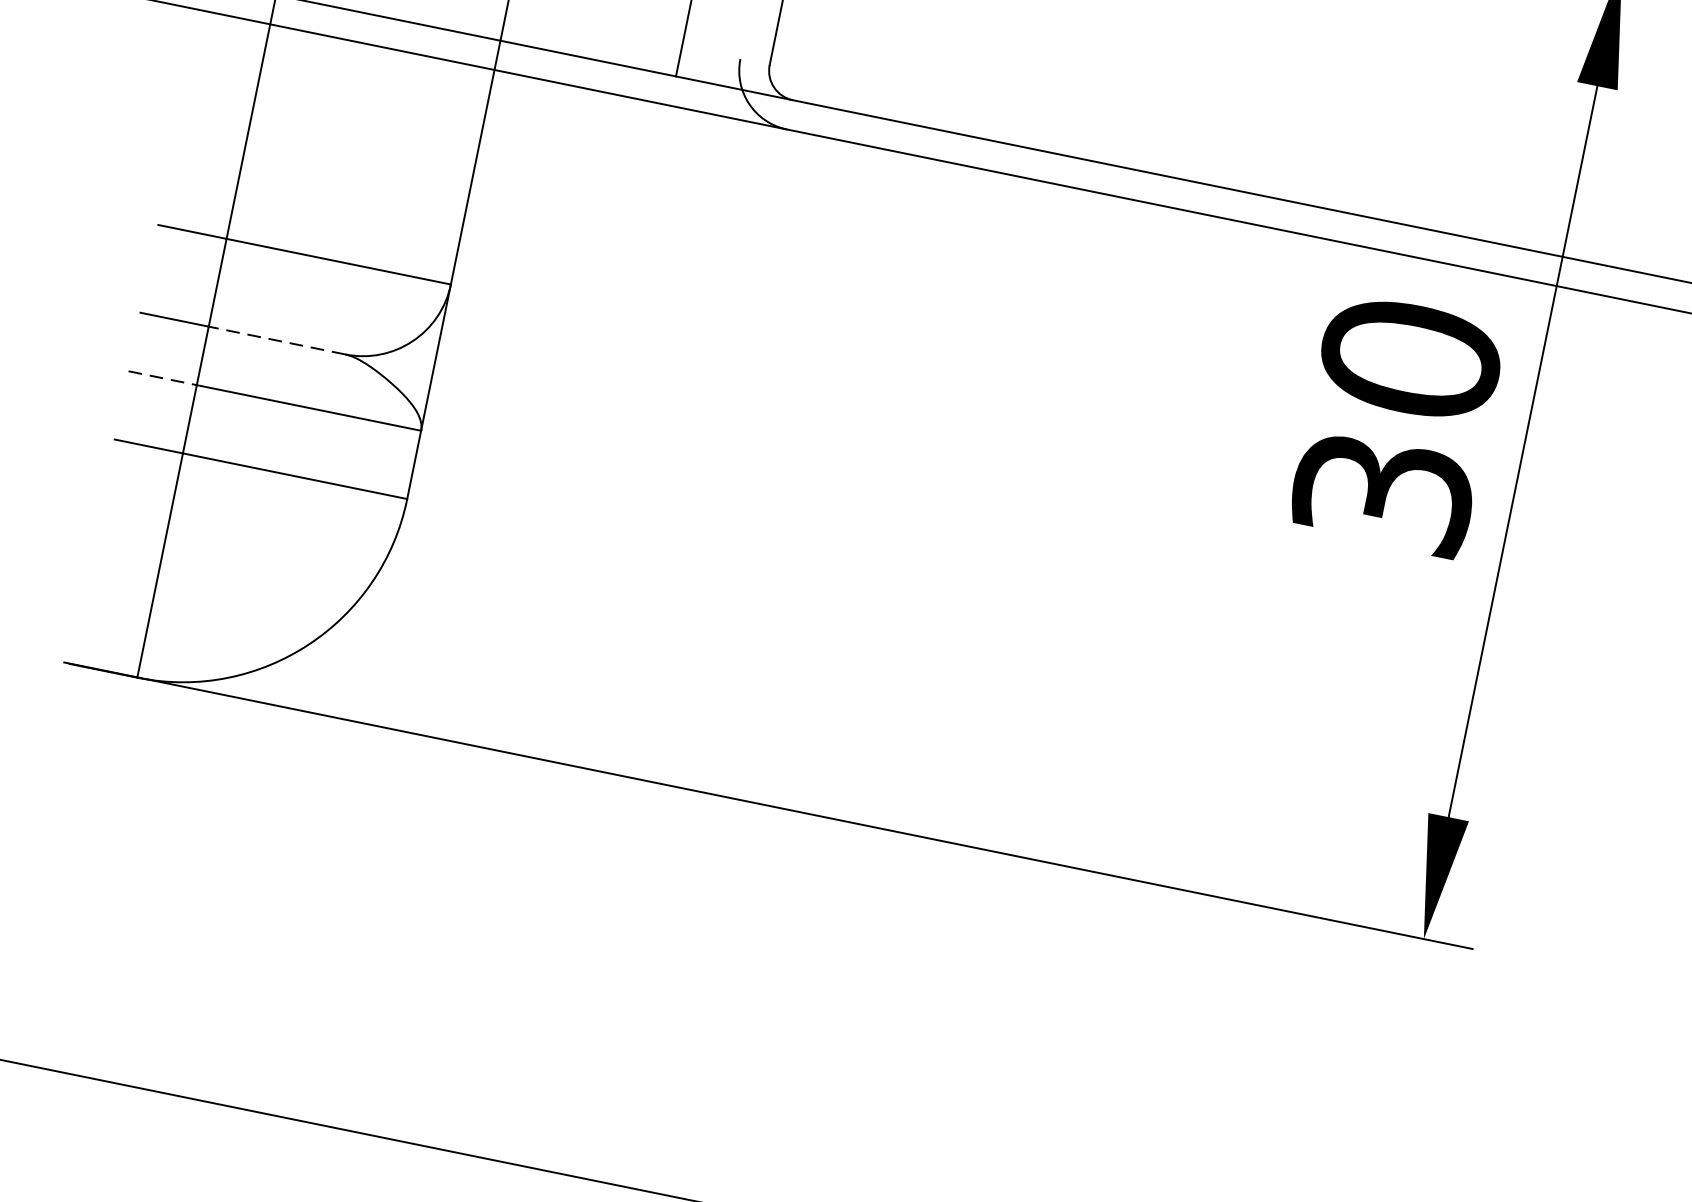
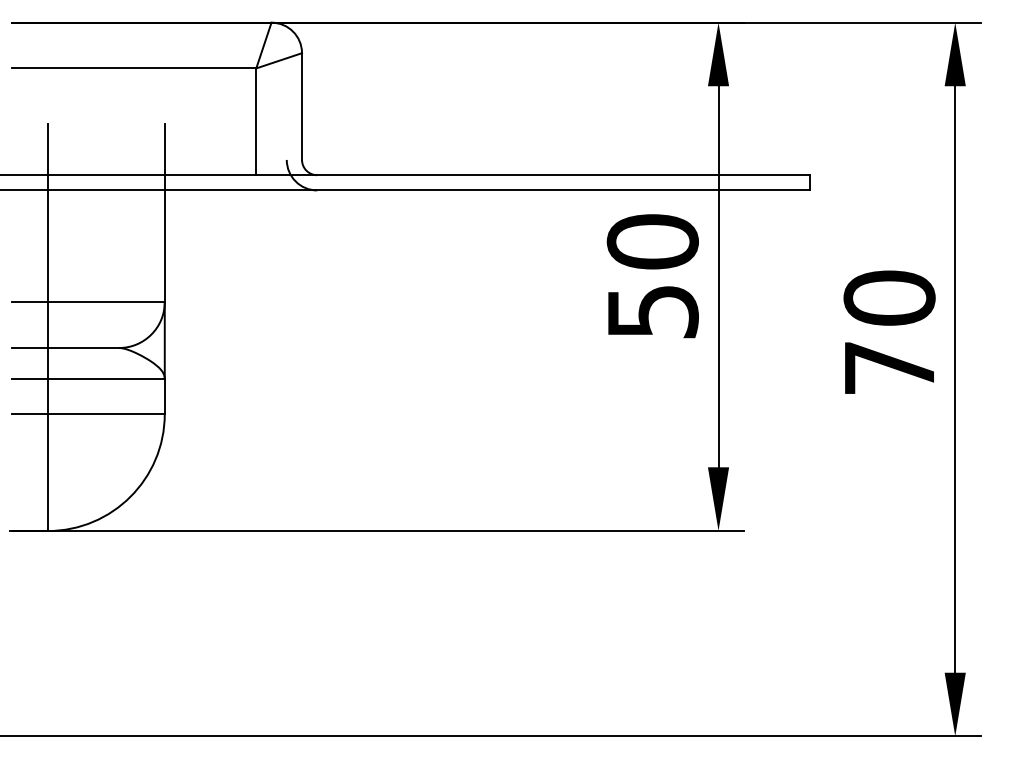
line: (276, 341) -> (83, 348), dashed -> solid
line: (163, 378) -> (30, 378), dashed -> solid
text: (1382, 492) -> (652, 311), 30 -> 50

